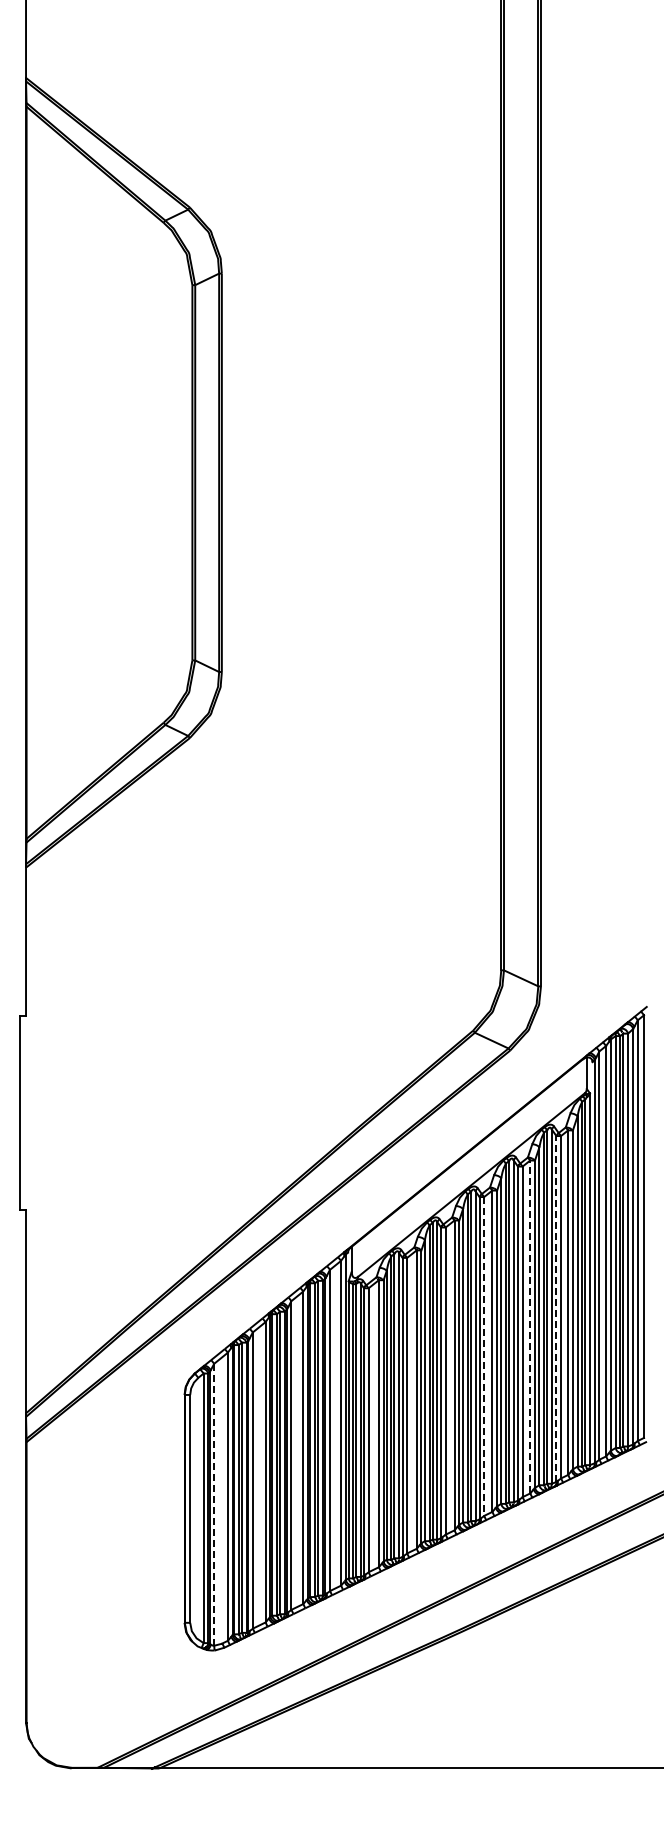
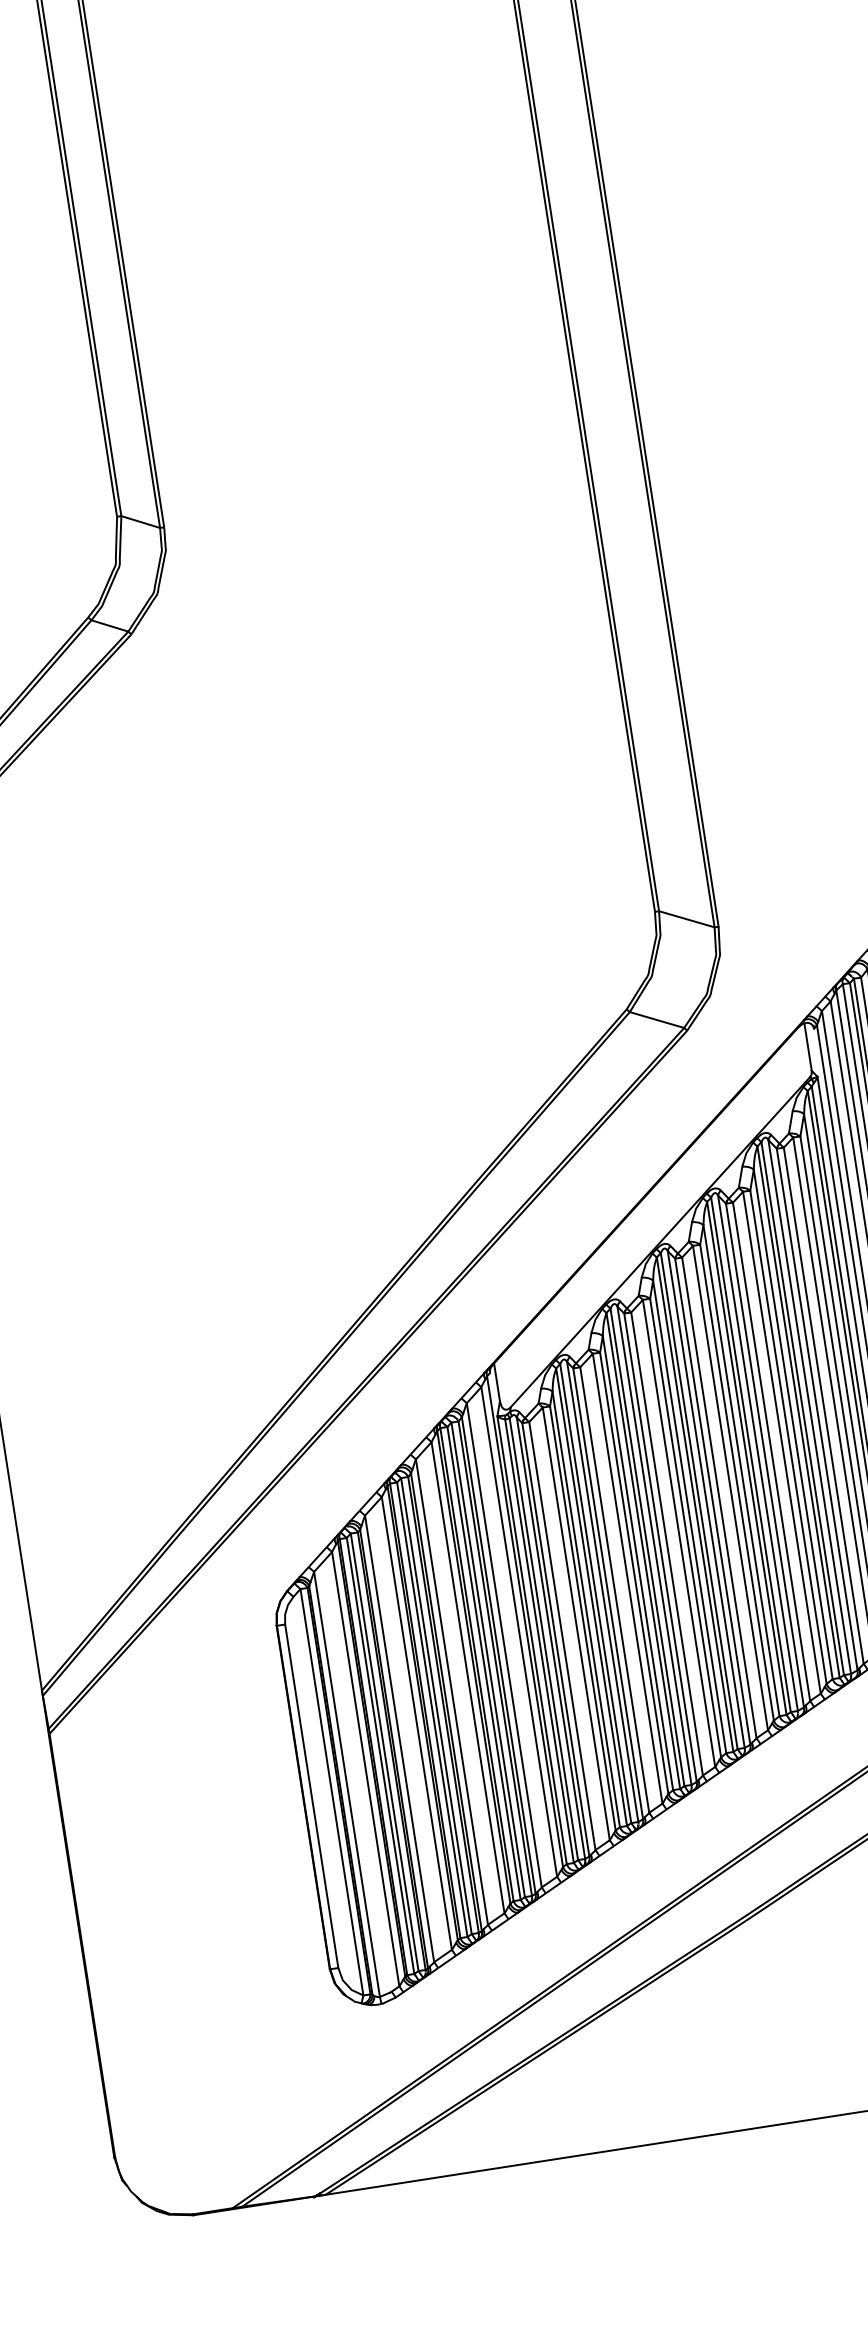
line: (556, 1309) -> (817, 1410), dashed -> solid
line: (530, 1326) -> (782, 1441), dashed -> solid
line: (484, 1356) -> (719, 1497), dashed -> solid
line: (214, 1504) -> (347, 1783), dashed -> solid

